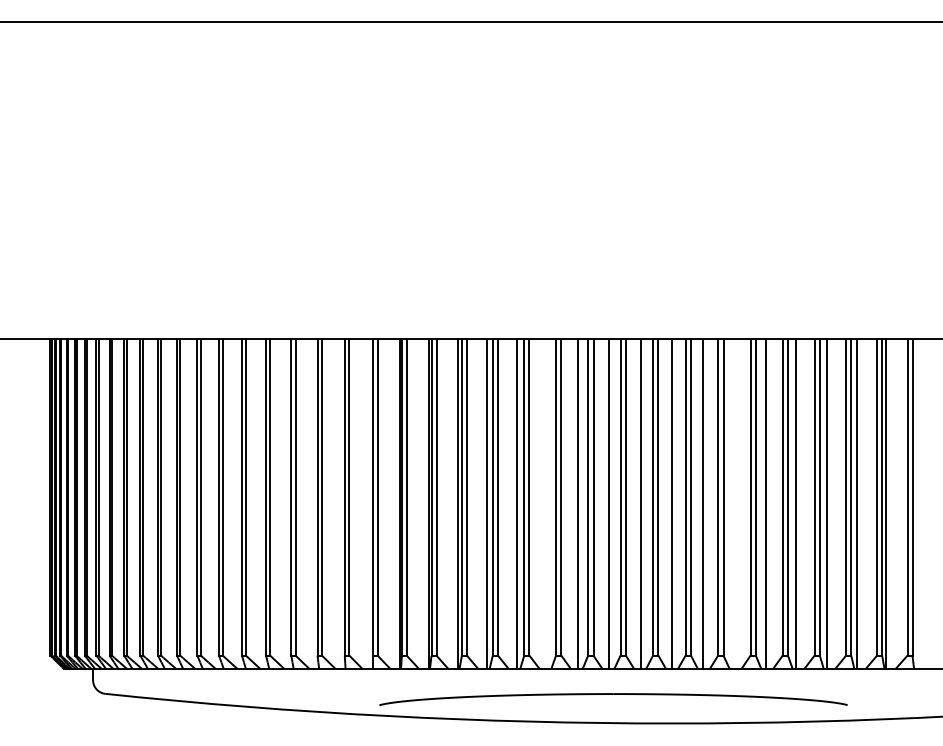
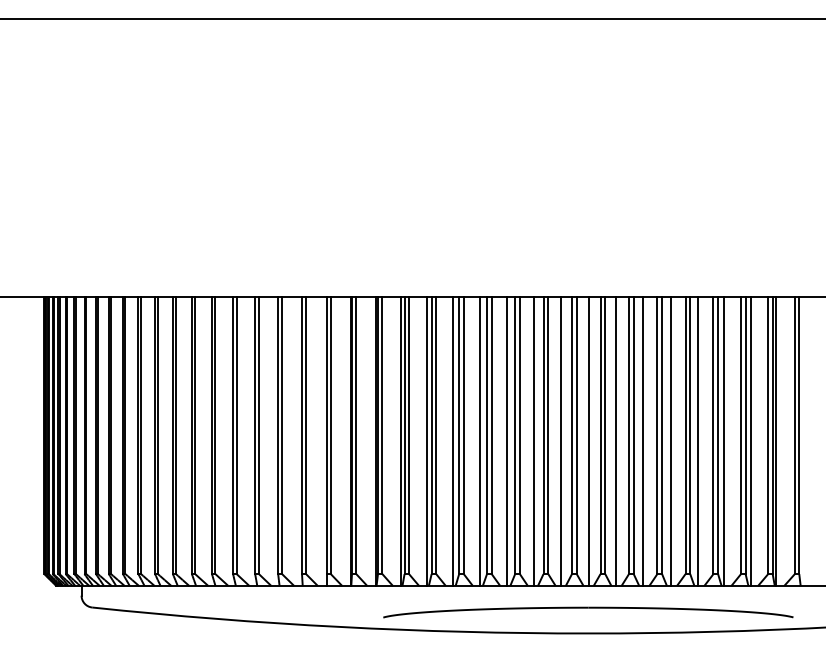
line: (547, 503) -> (479, 440), added
line: (734, 503) -> (643, 440), added
part: (613, 699) -> (588, 612), moved

